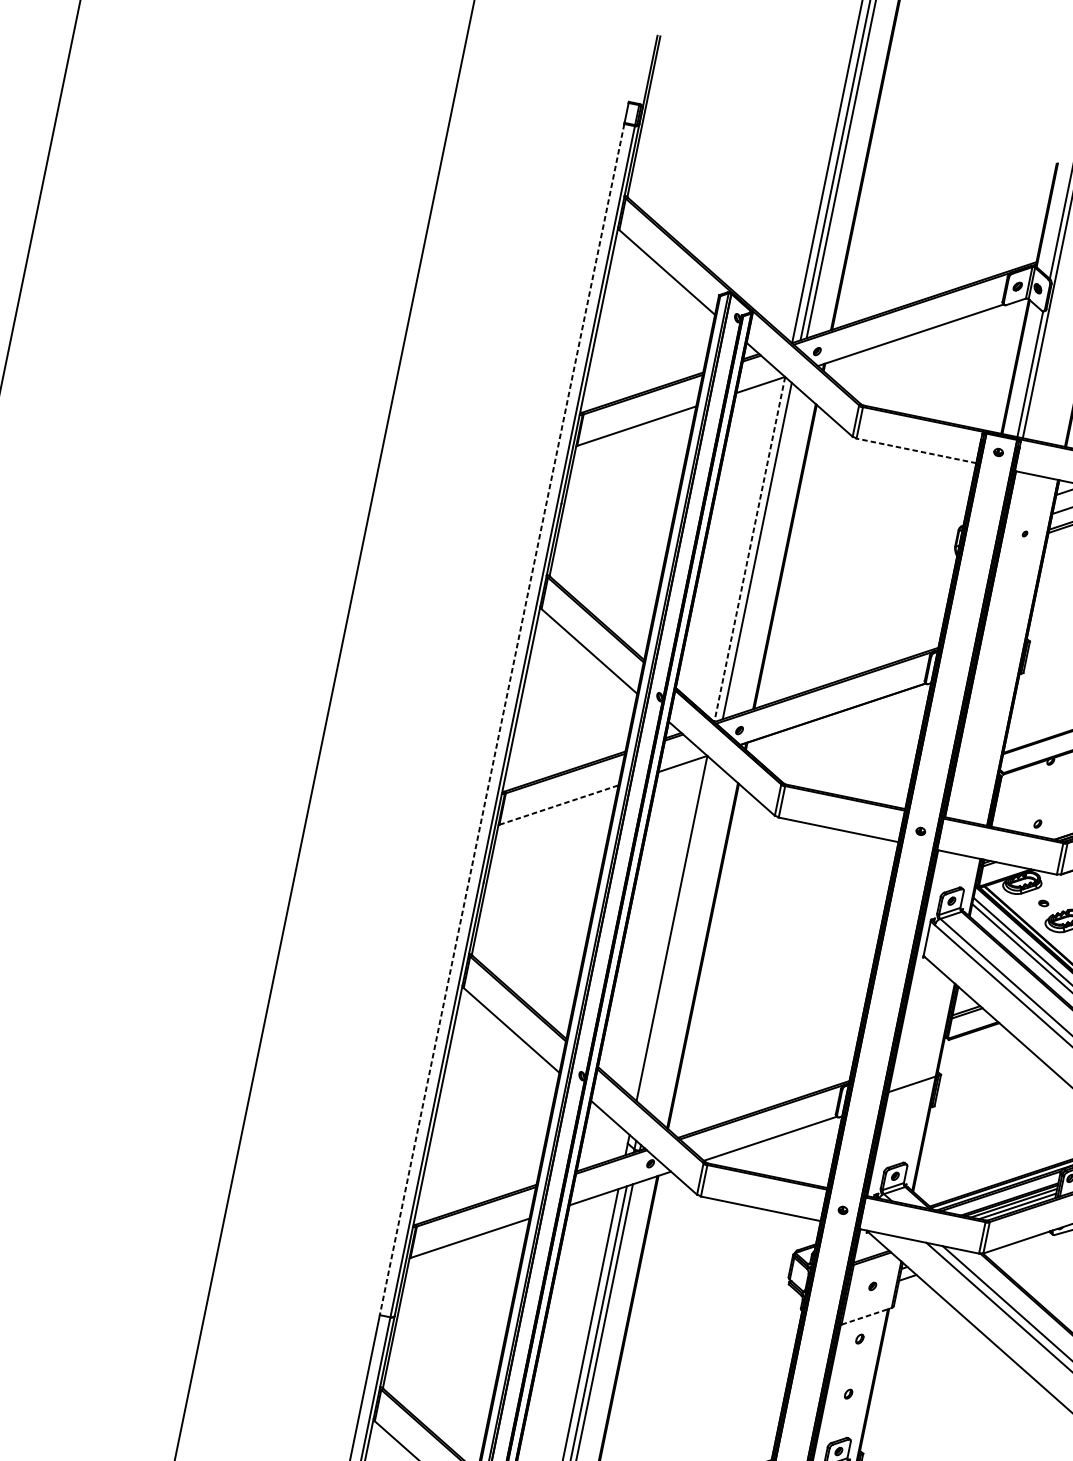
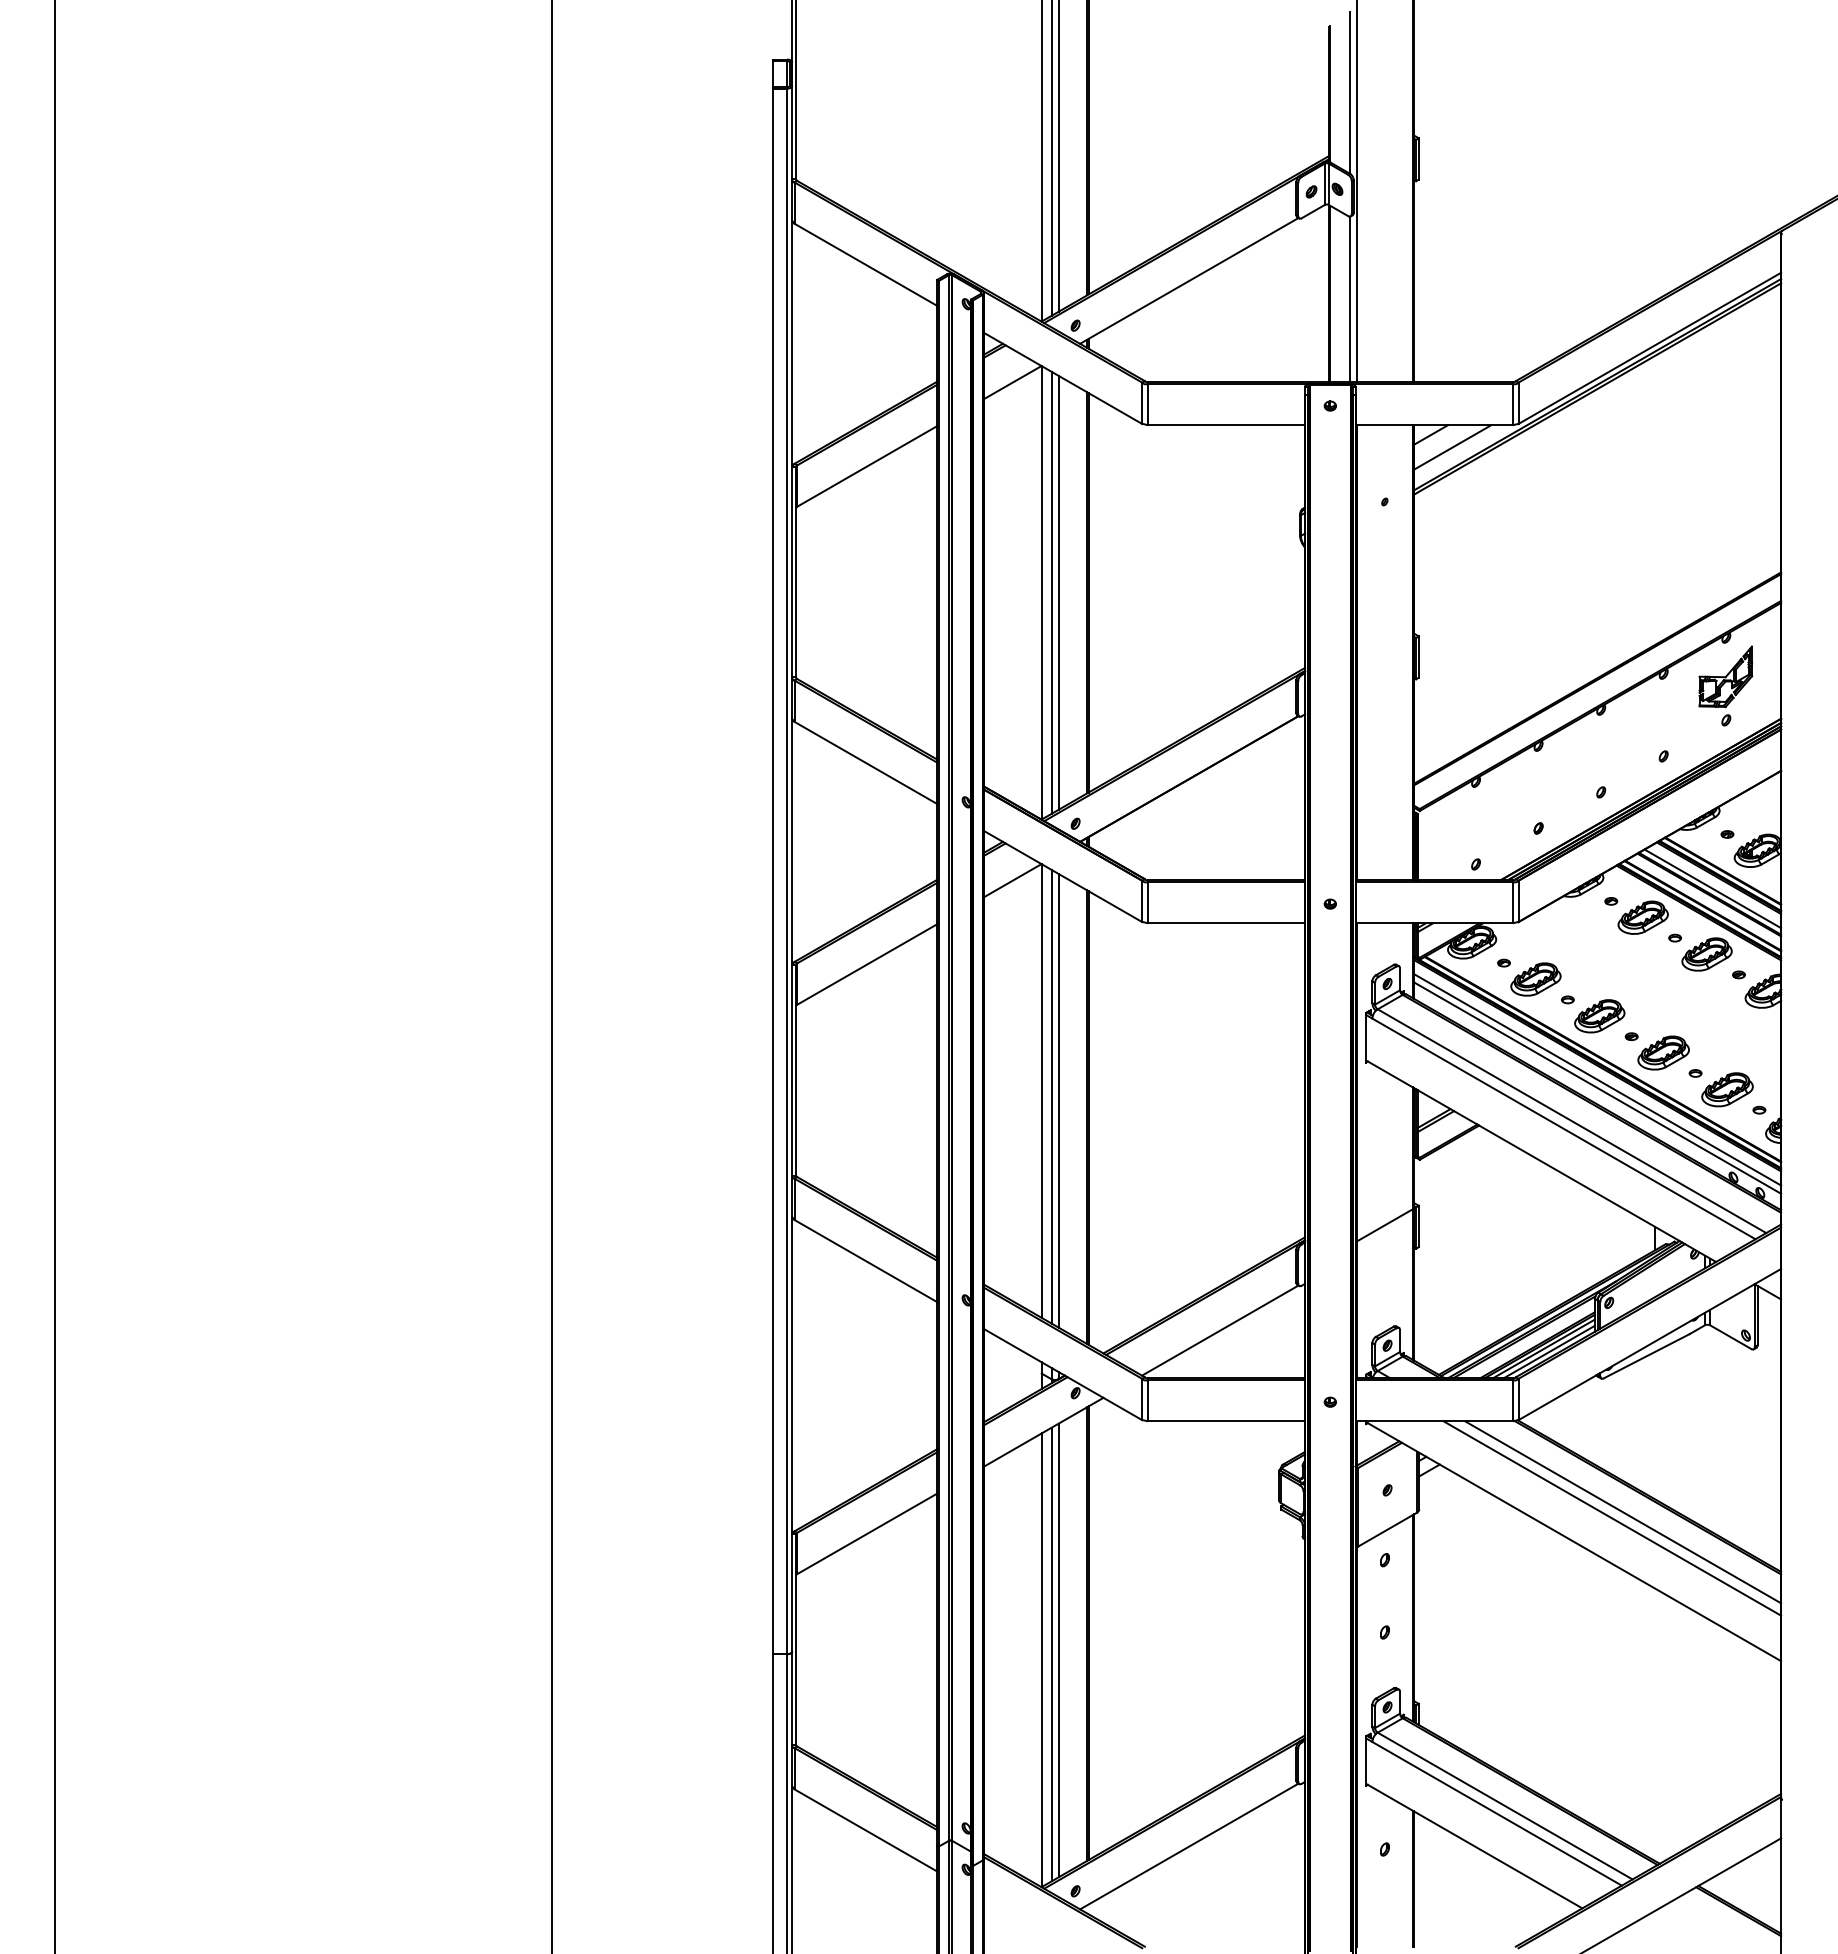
line: (916, 451) -> (1226, 425), dashed -> solid
line: (749, 549) -> (1041, 592), dashed -> solid
line: (762, 551) -> (1058, 592), added
line: (502, 719) -> (773, 871), dashed -> solid
line: (559, 805) -> (867, 964), dashed -> solid
line: (678, 934) -> (1051, 1096), added
line: (683, 938) -> (1058, 1100), added
line: (867, 1316) -> (1388, 1529), dashed -> solid

